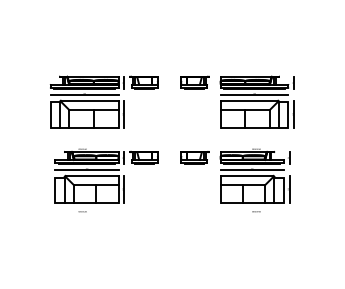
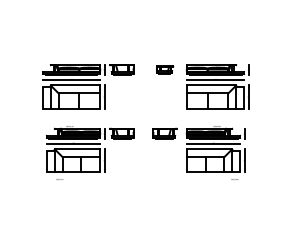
part: (194, 82) -> (164, 69), size x0.7
text: (82, 211) -> (59, 179), moved
text: (256, 211) -> (235, 179), moved

